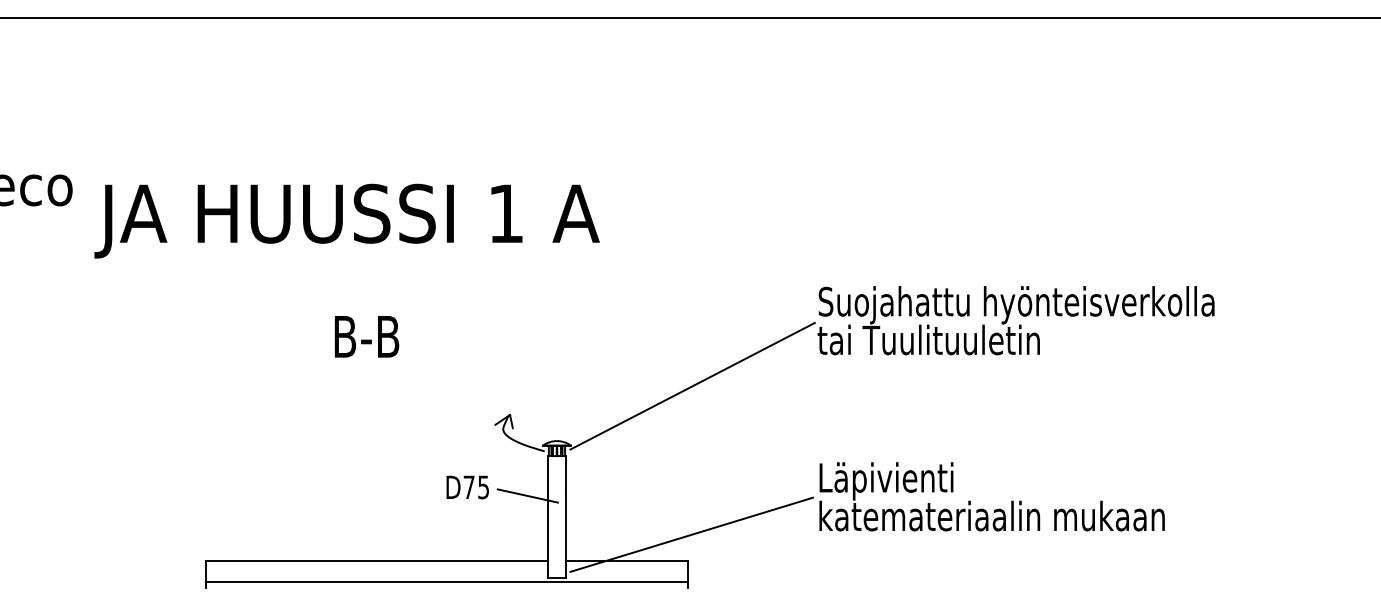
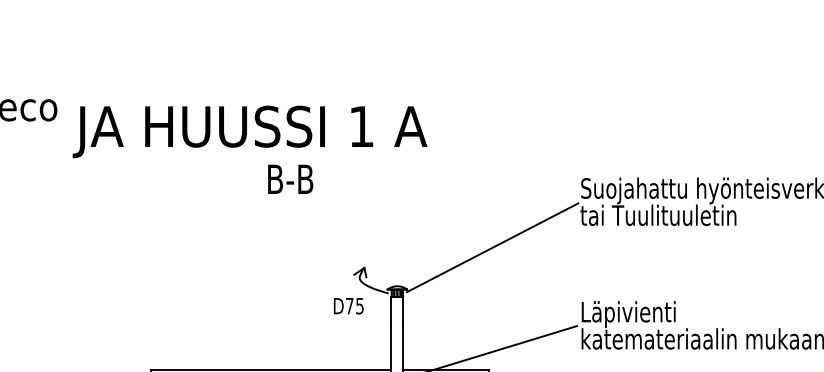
text: (366, 336) -> (290, 179), moved
text: (467, 487) -> (348, 306), moved
line: (527, 495) -> (376, 324), removed

